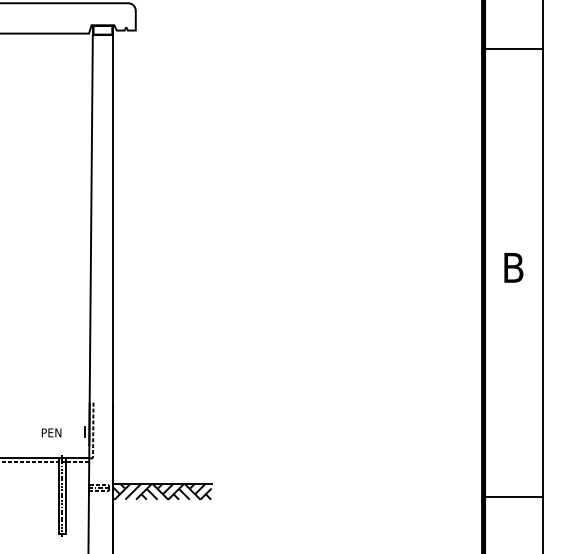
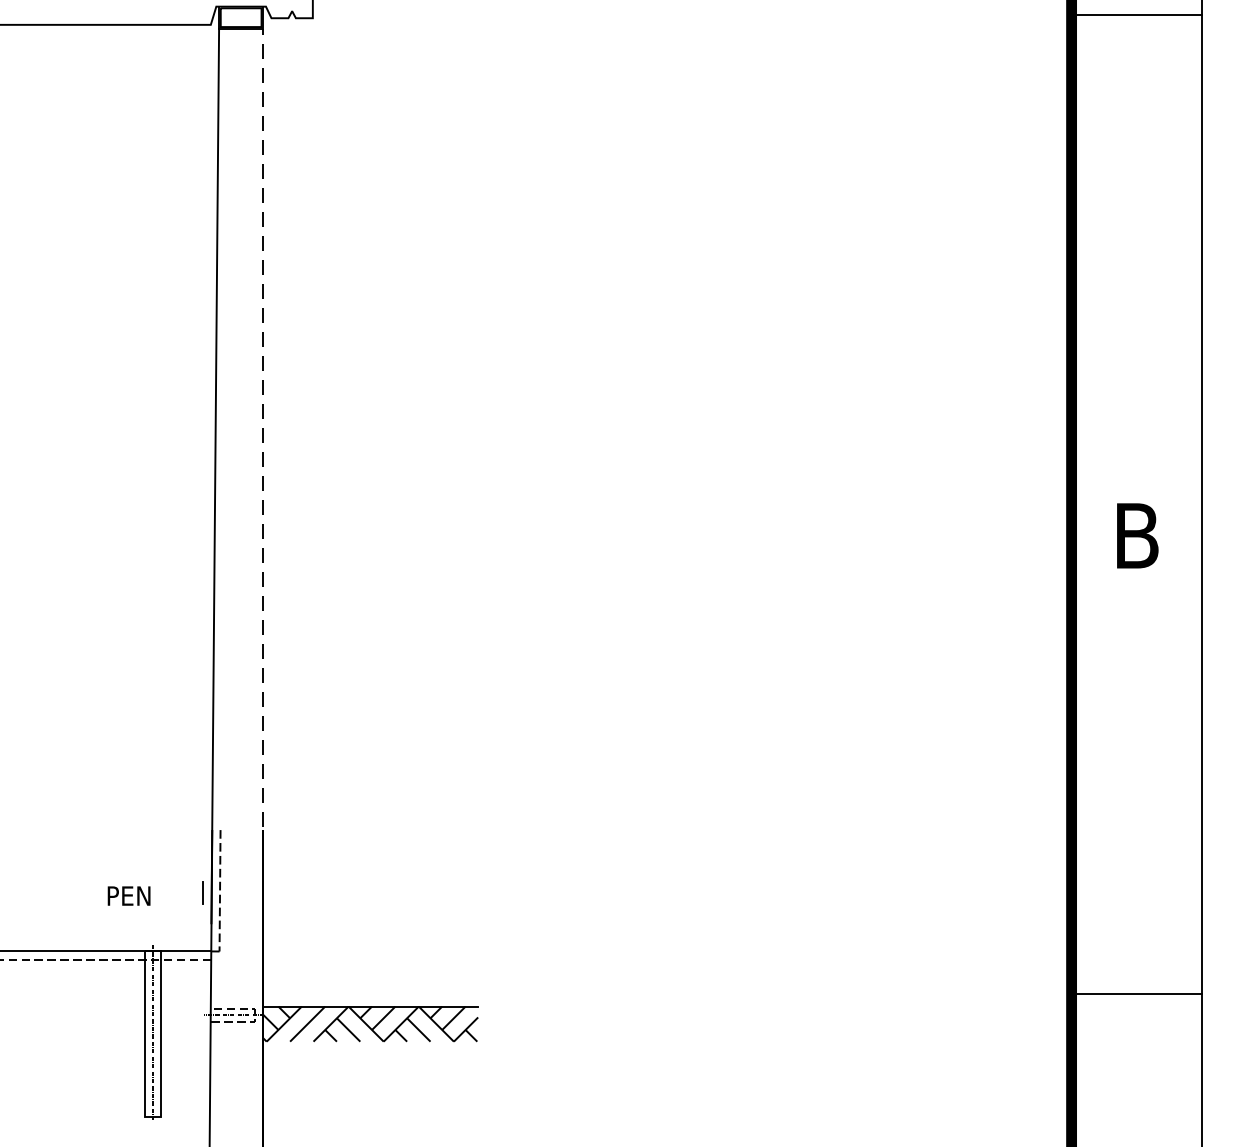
line: (513, 48) -> (1136, 13), moved
line: (113, 239) -> (264, 474), solid -> dashed
line: (513, 496) -> (1136, 993), moved

